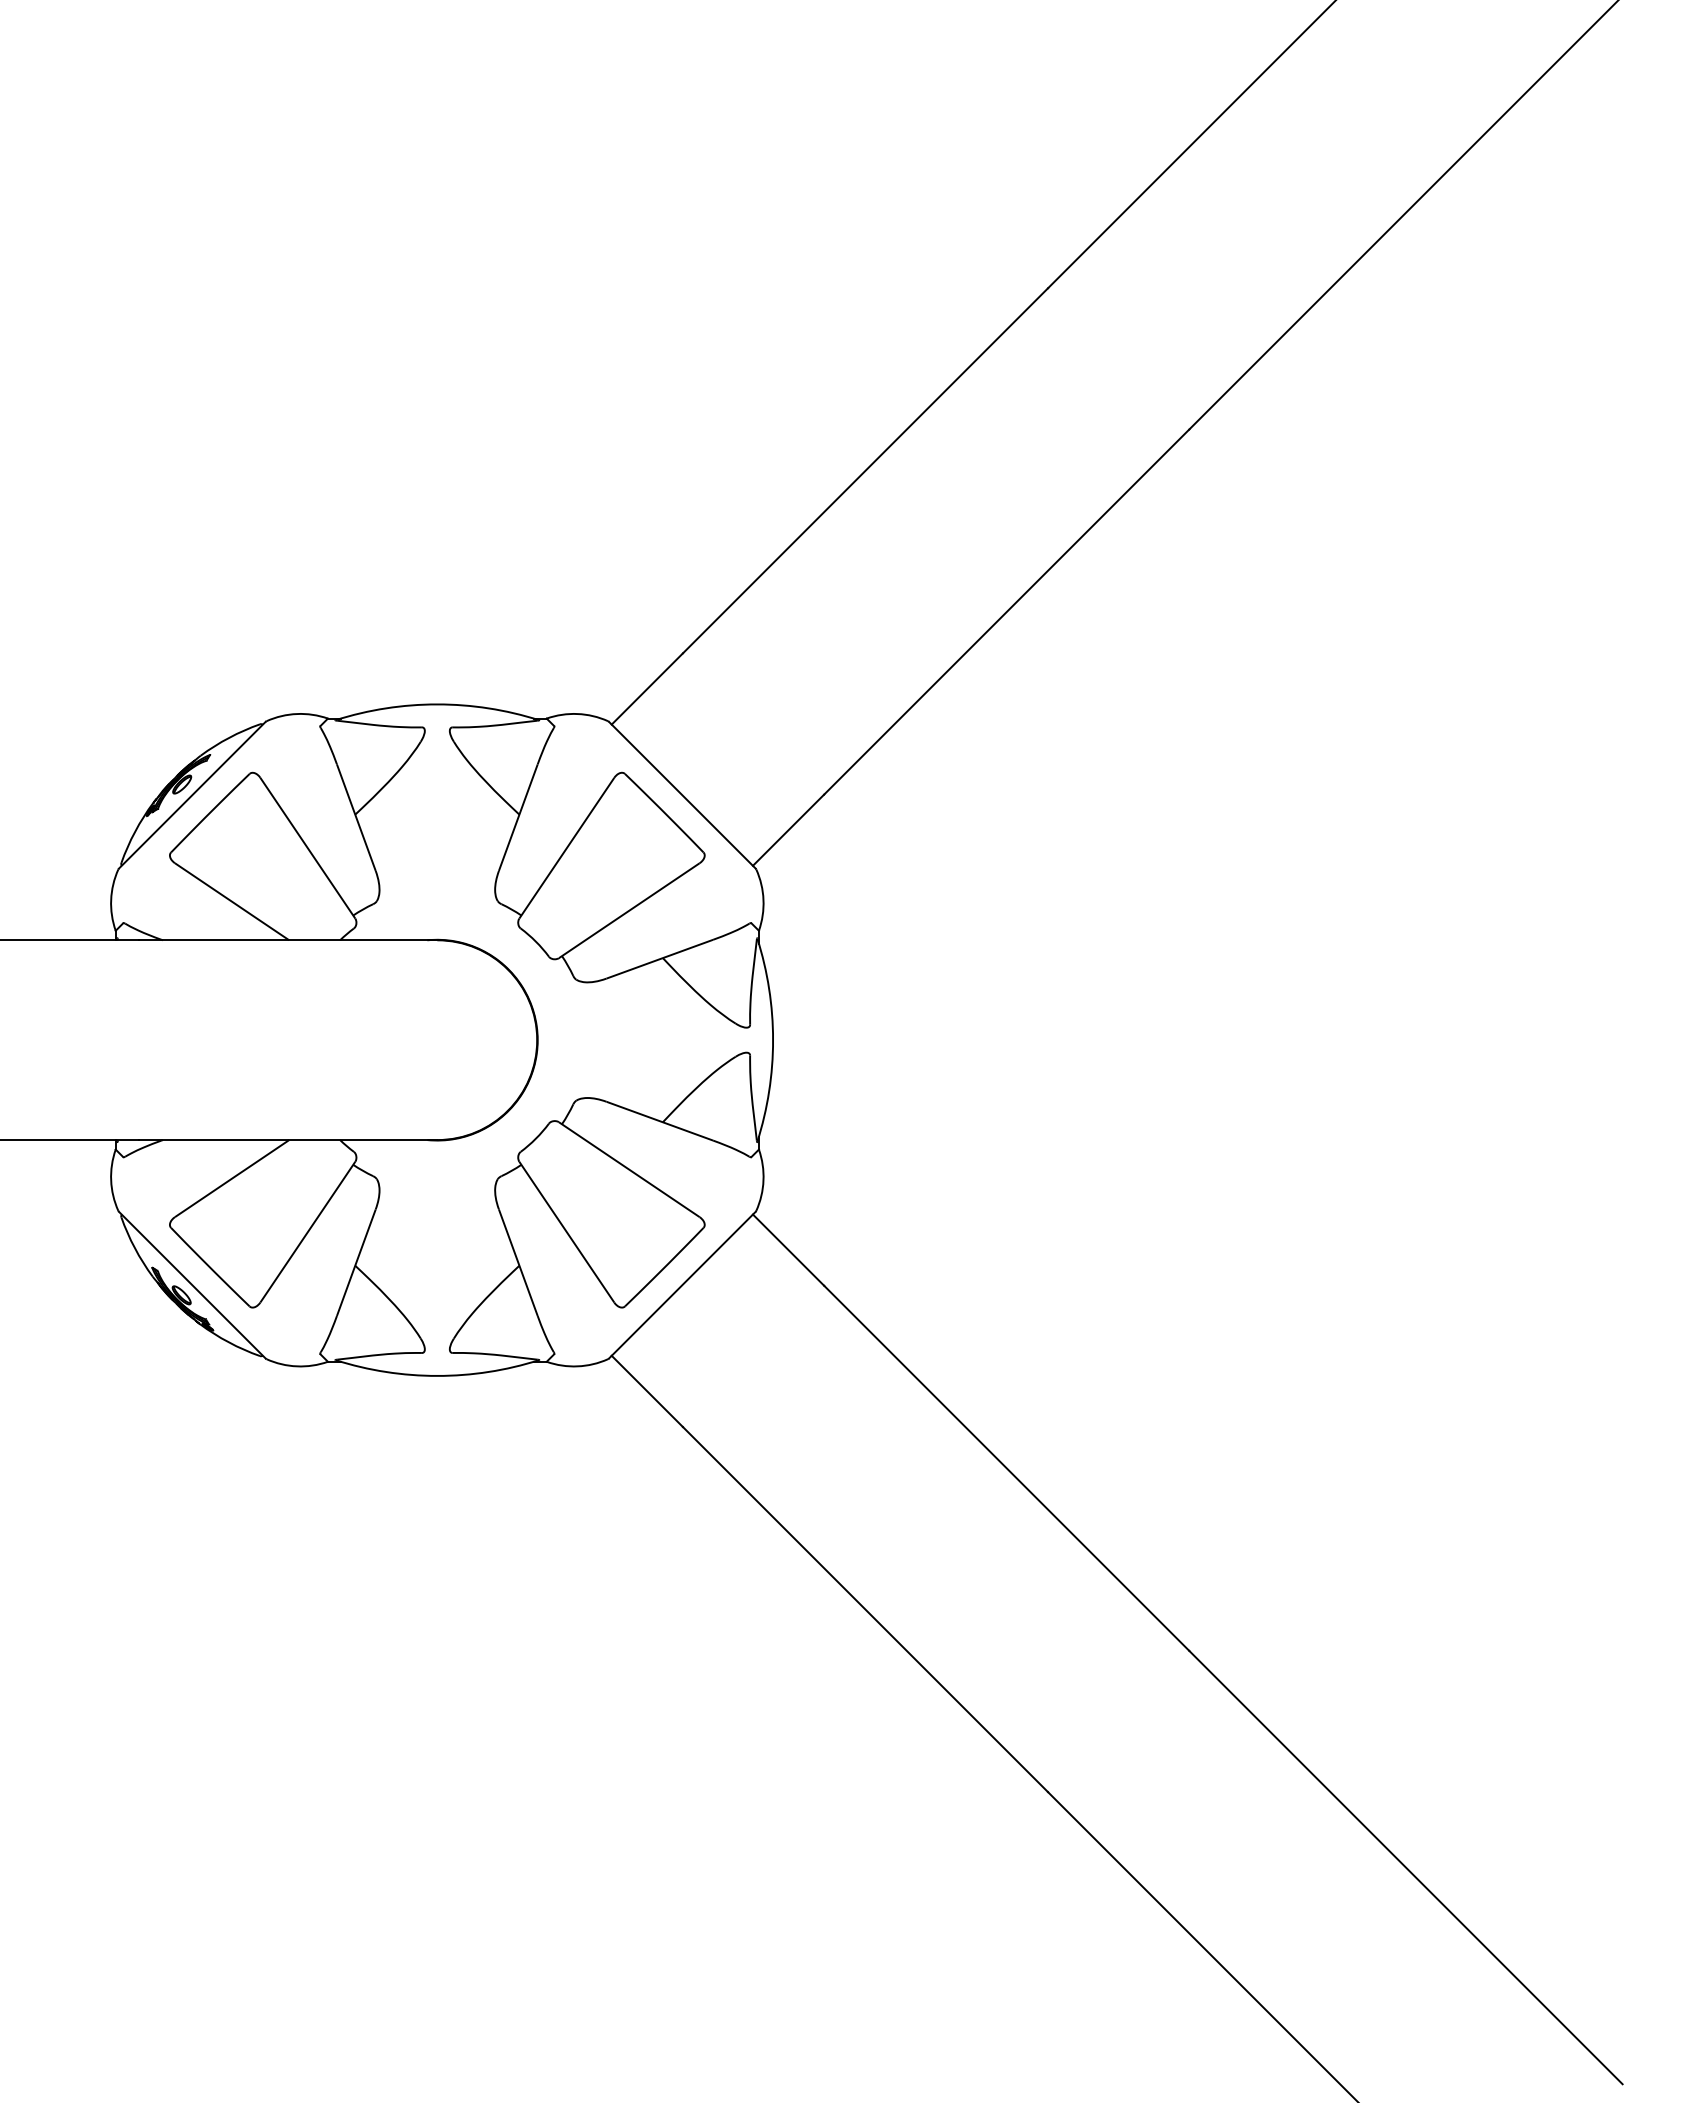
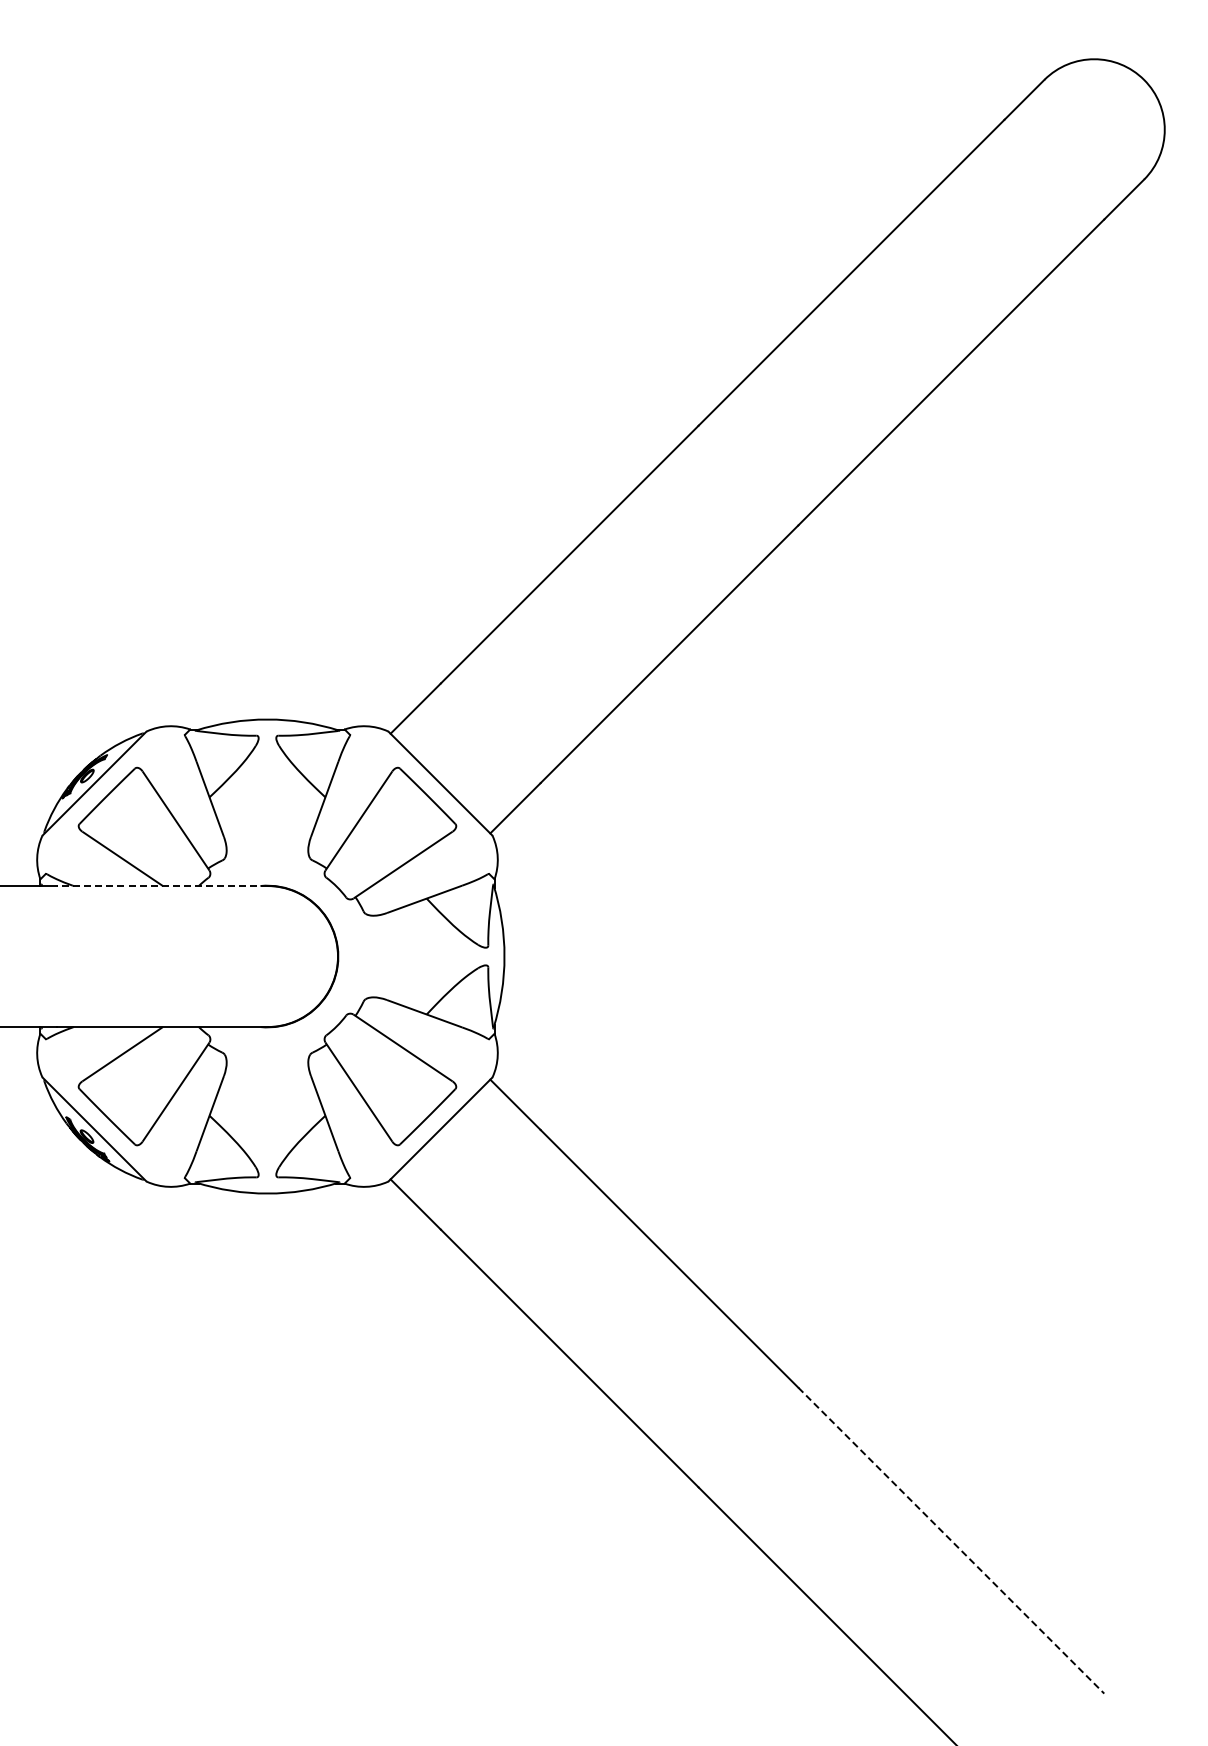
line: (287, 940) -> (161, 886), solid -> dashed
line: (1406, 1868) -> (951, 1541), solid -> dashed

